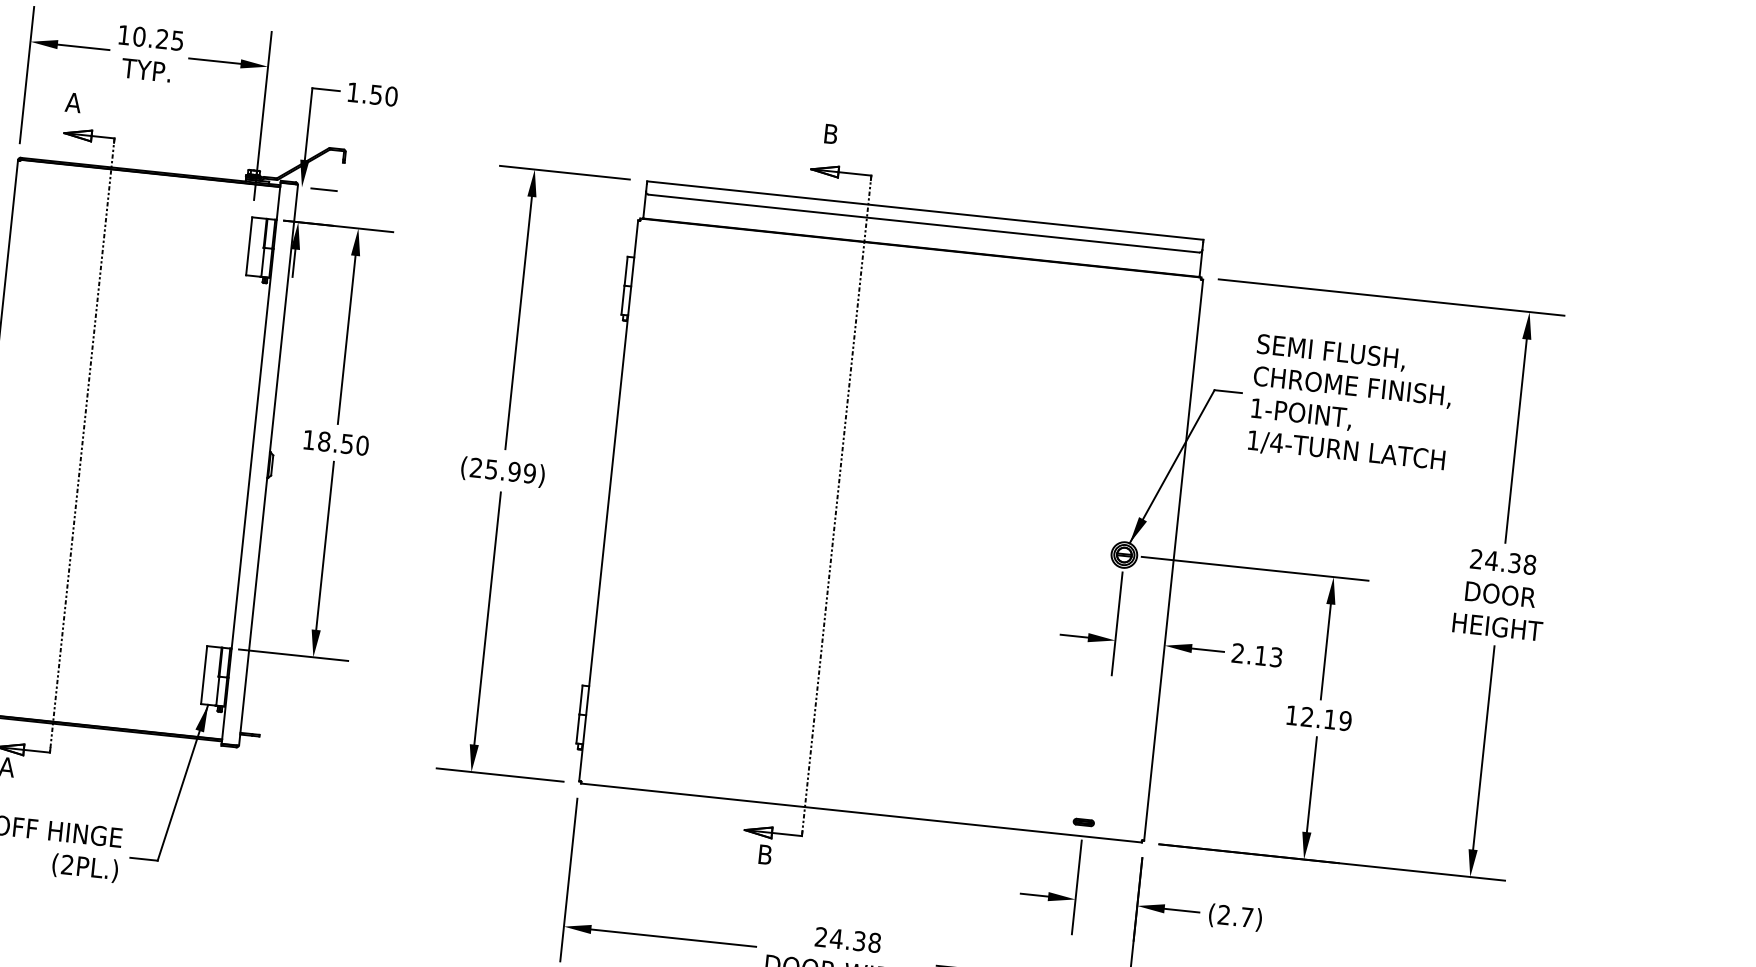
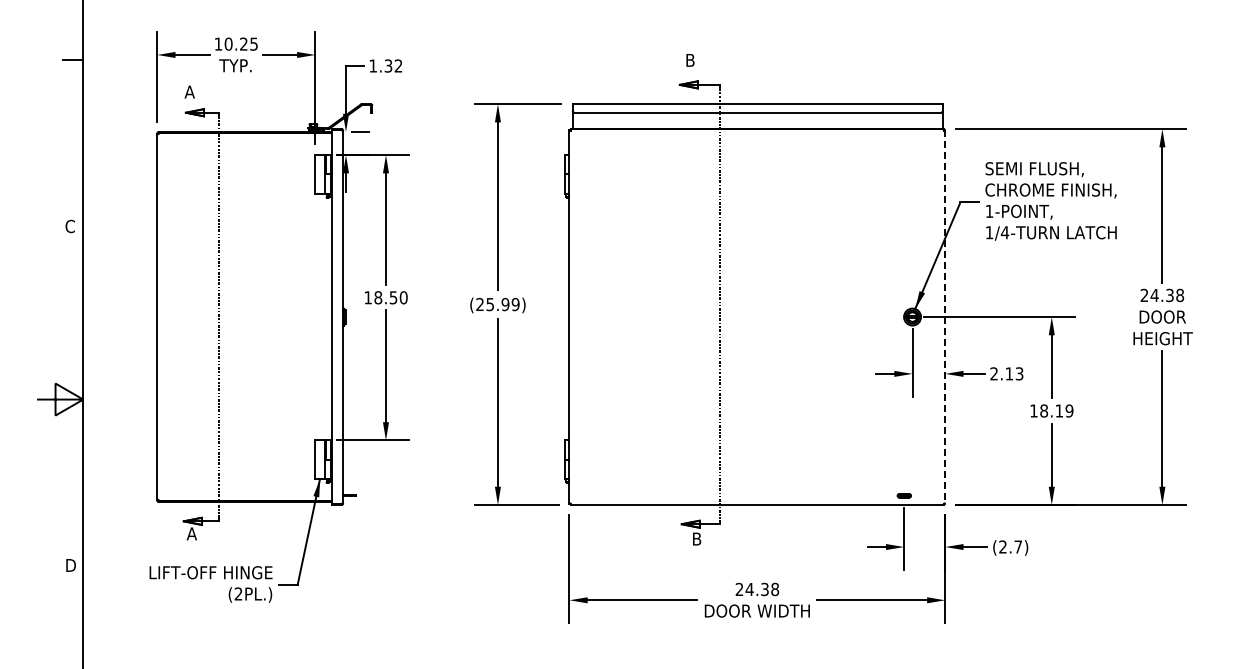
text: (383, 94) -> (393, 65), 1.50 -> 1.32
line: (1173, 560) -> (945, 317), solid -> dashed
text: (1307, 716) -> (1044, 410), 12.19 -> 18.19

